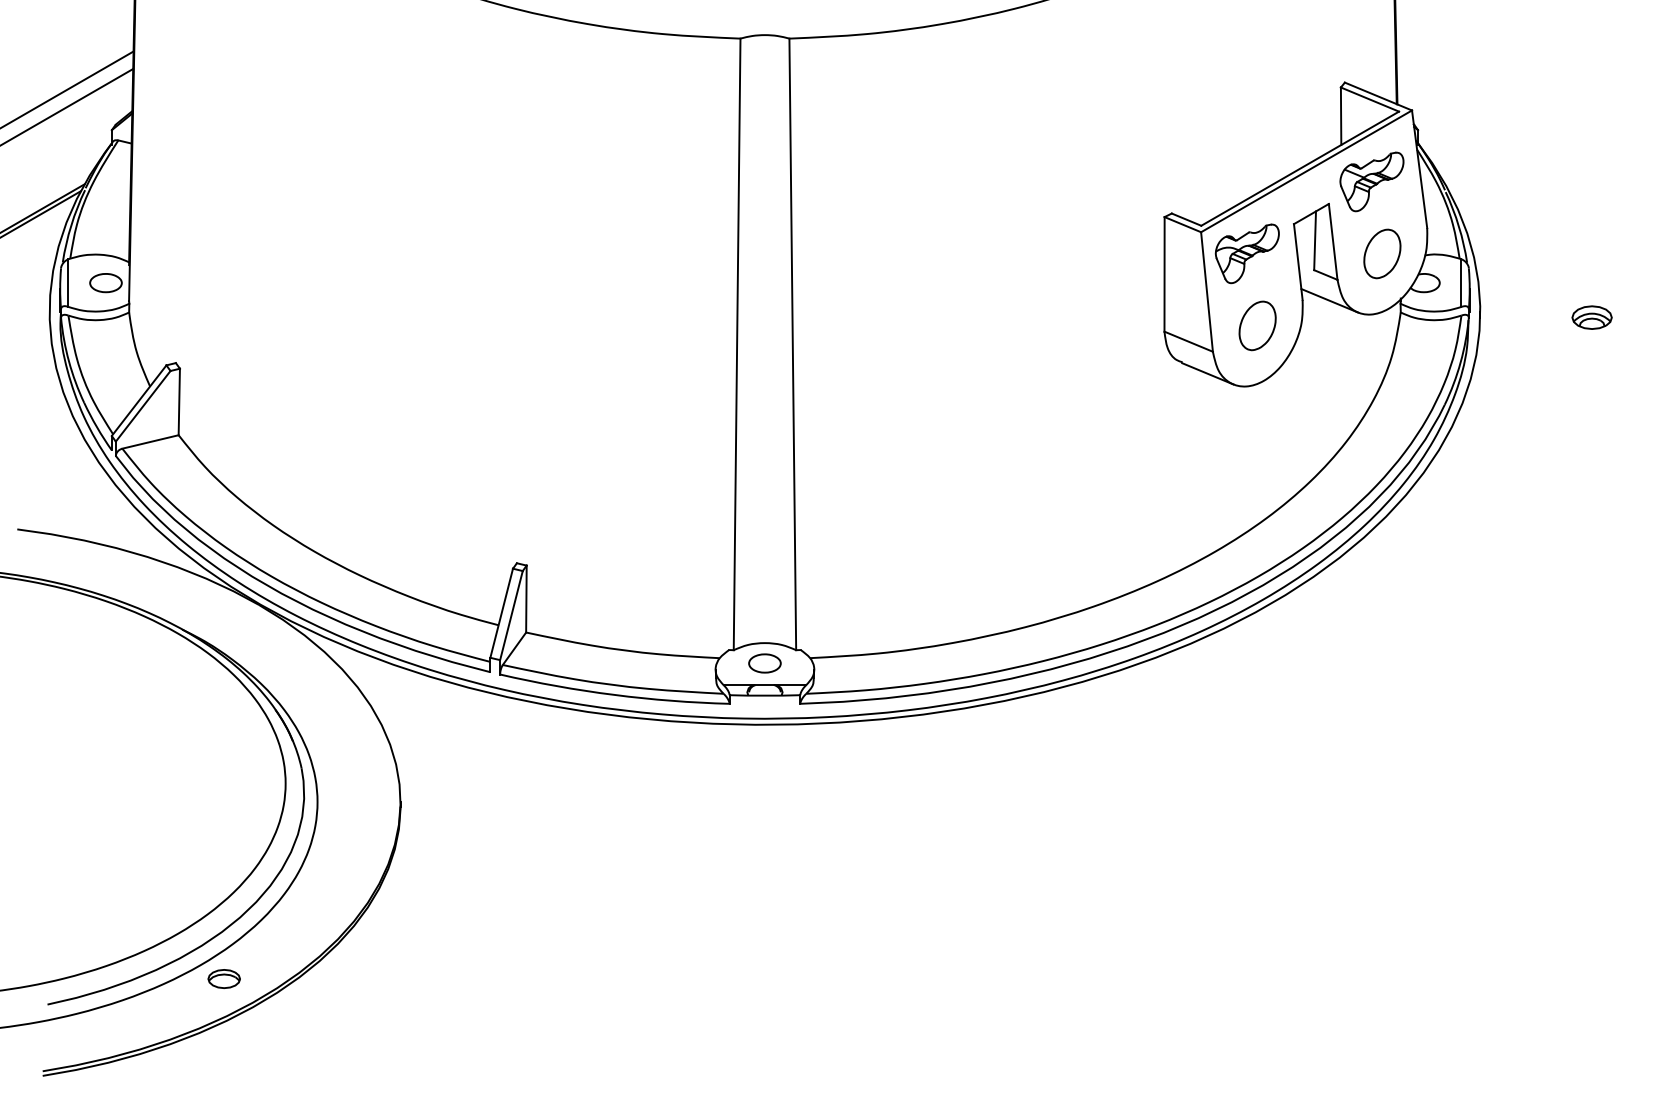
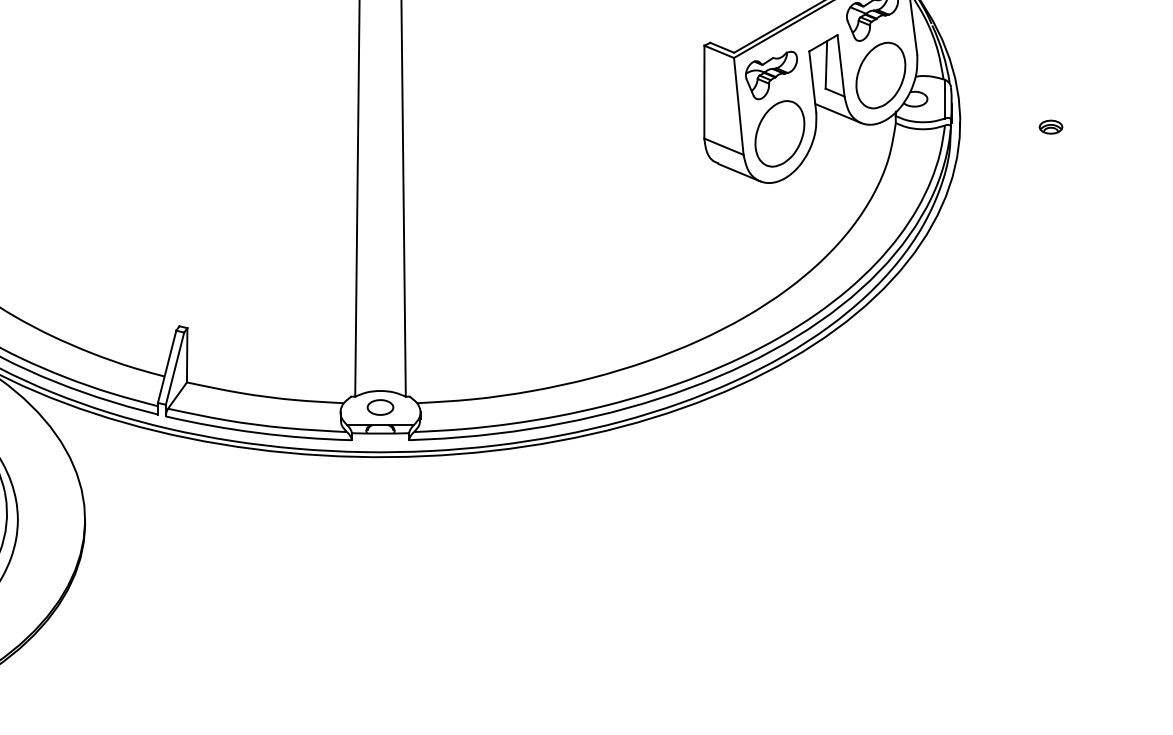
part: (1382, 253) -> (881, 75), size x1.67
part: (1592, 317) -> (1051, 127), size x0.71
part: (1257, 325) -> (779, 133), size x1.67

